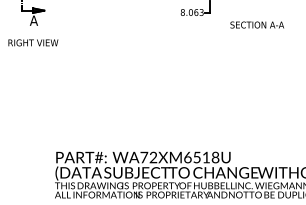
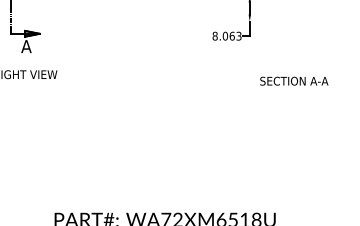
text: (256, 24) -> (293, 80), moved

